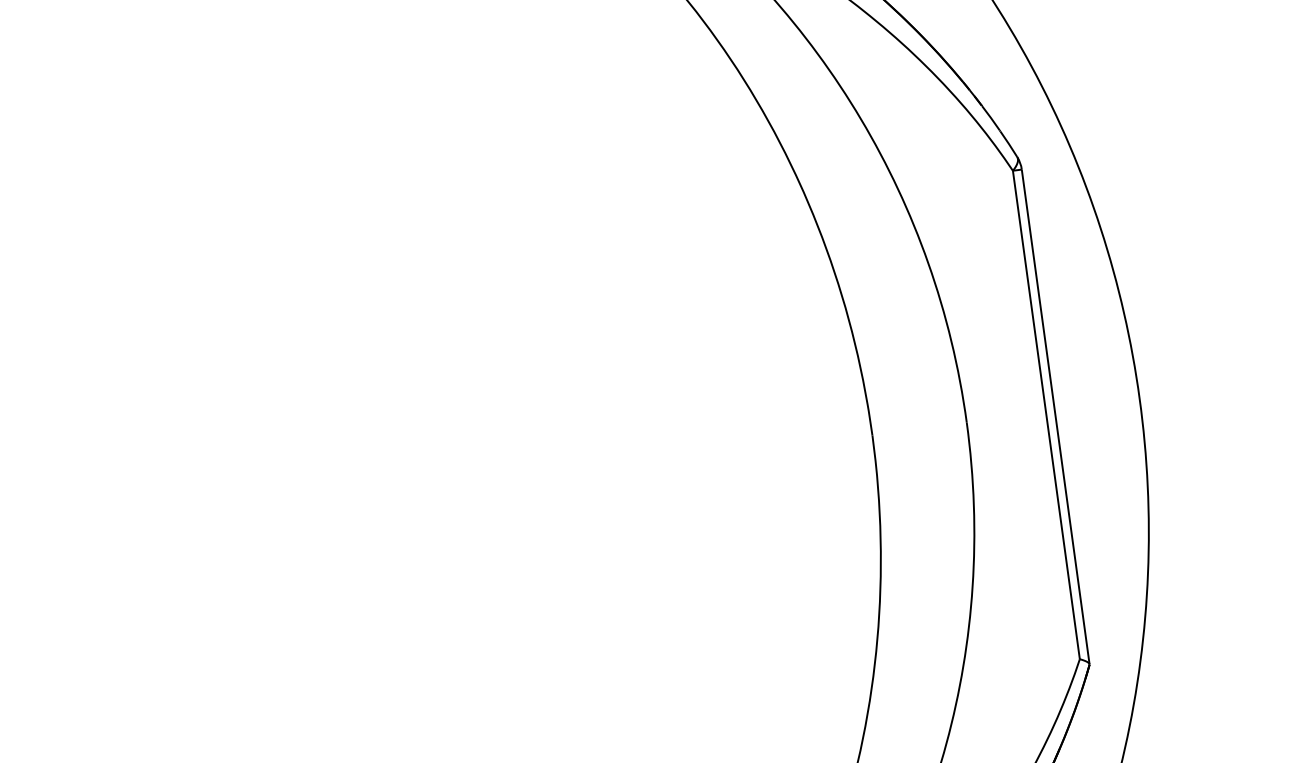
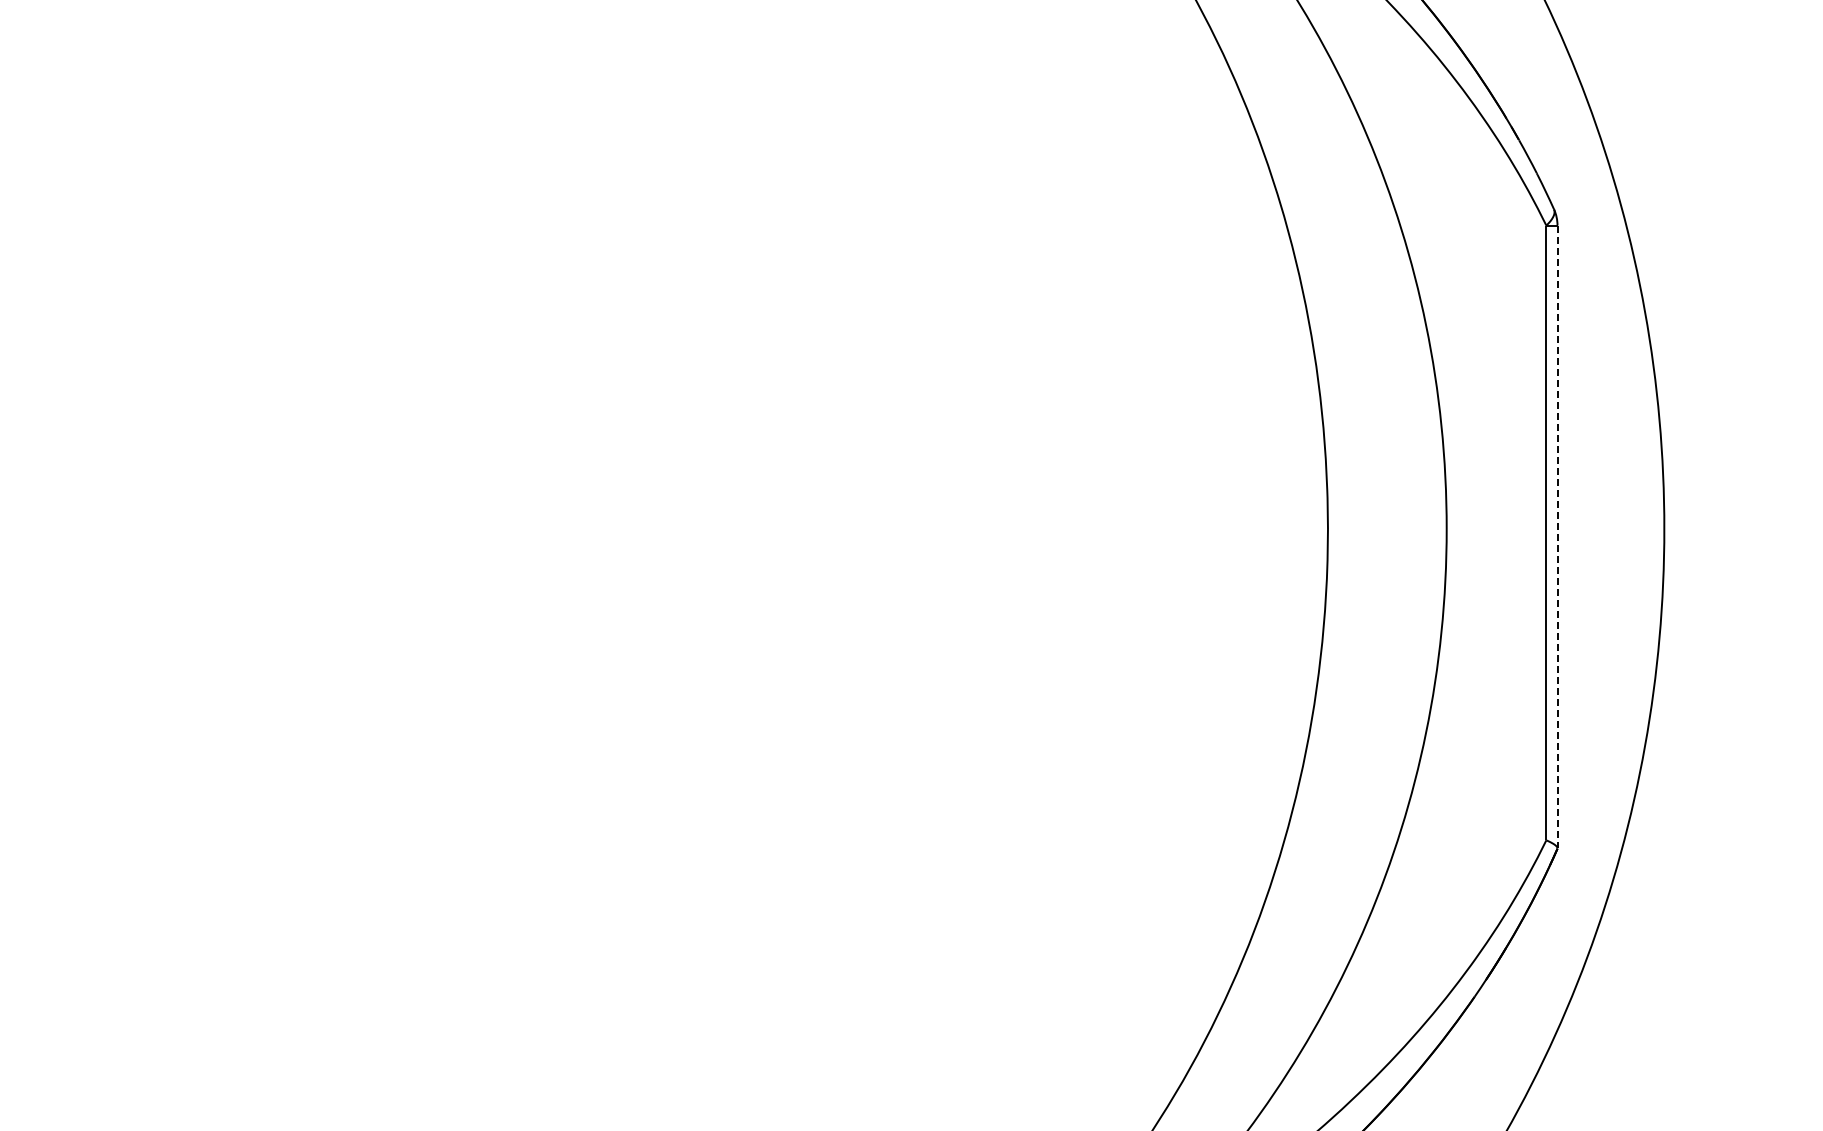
line: (1055, 417) -> (1557, 537), solid -> dashed

